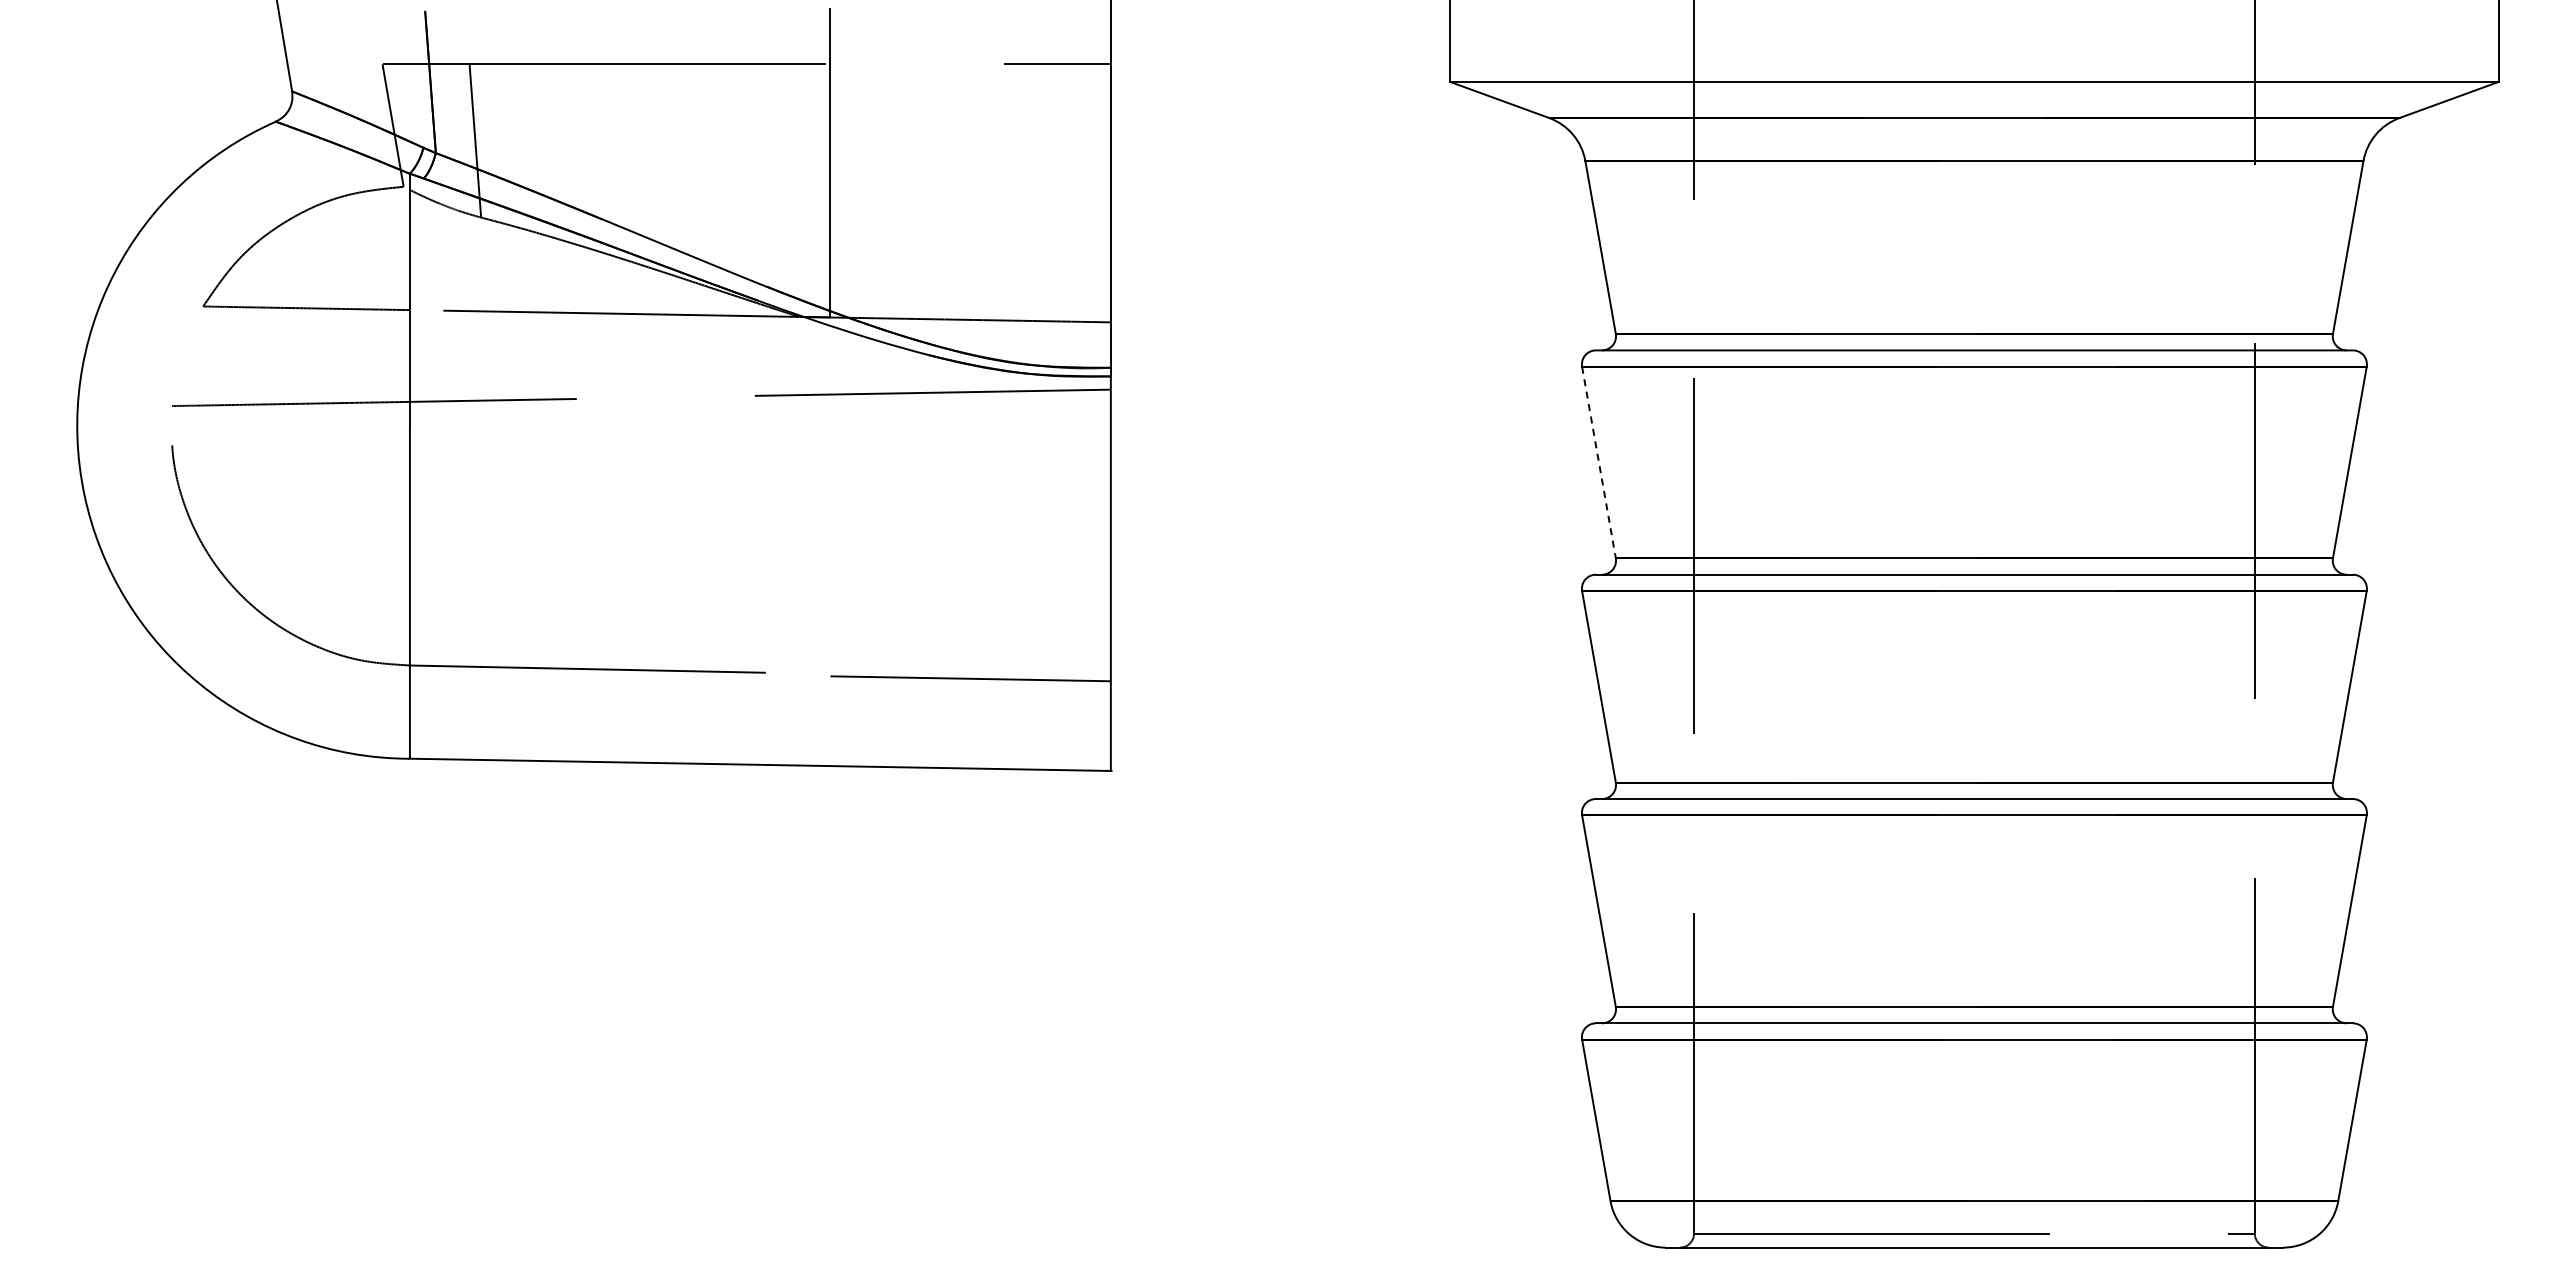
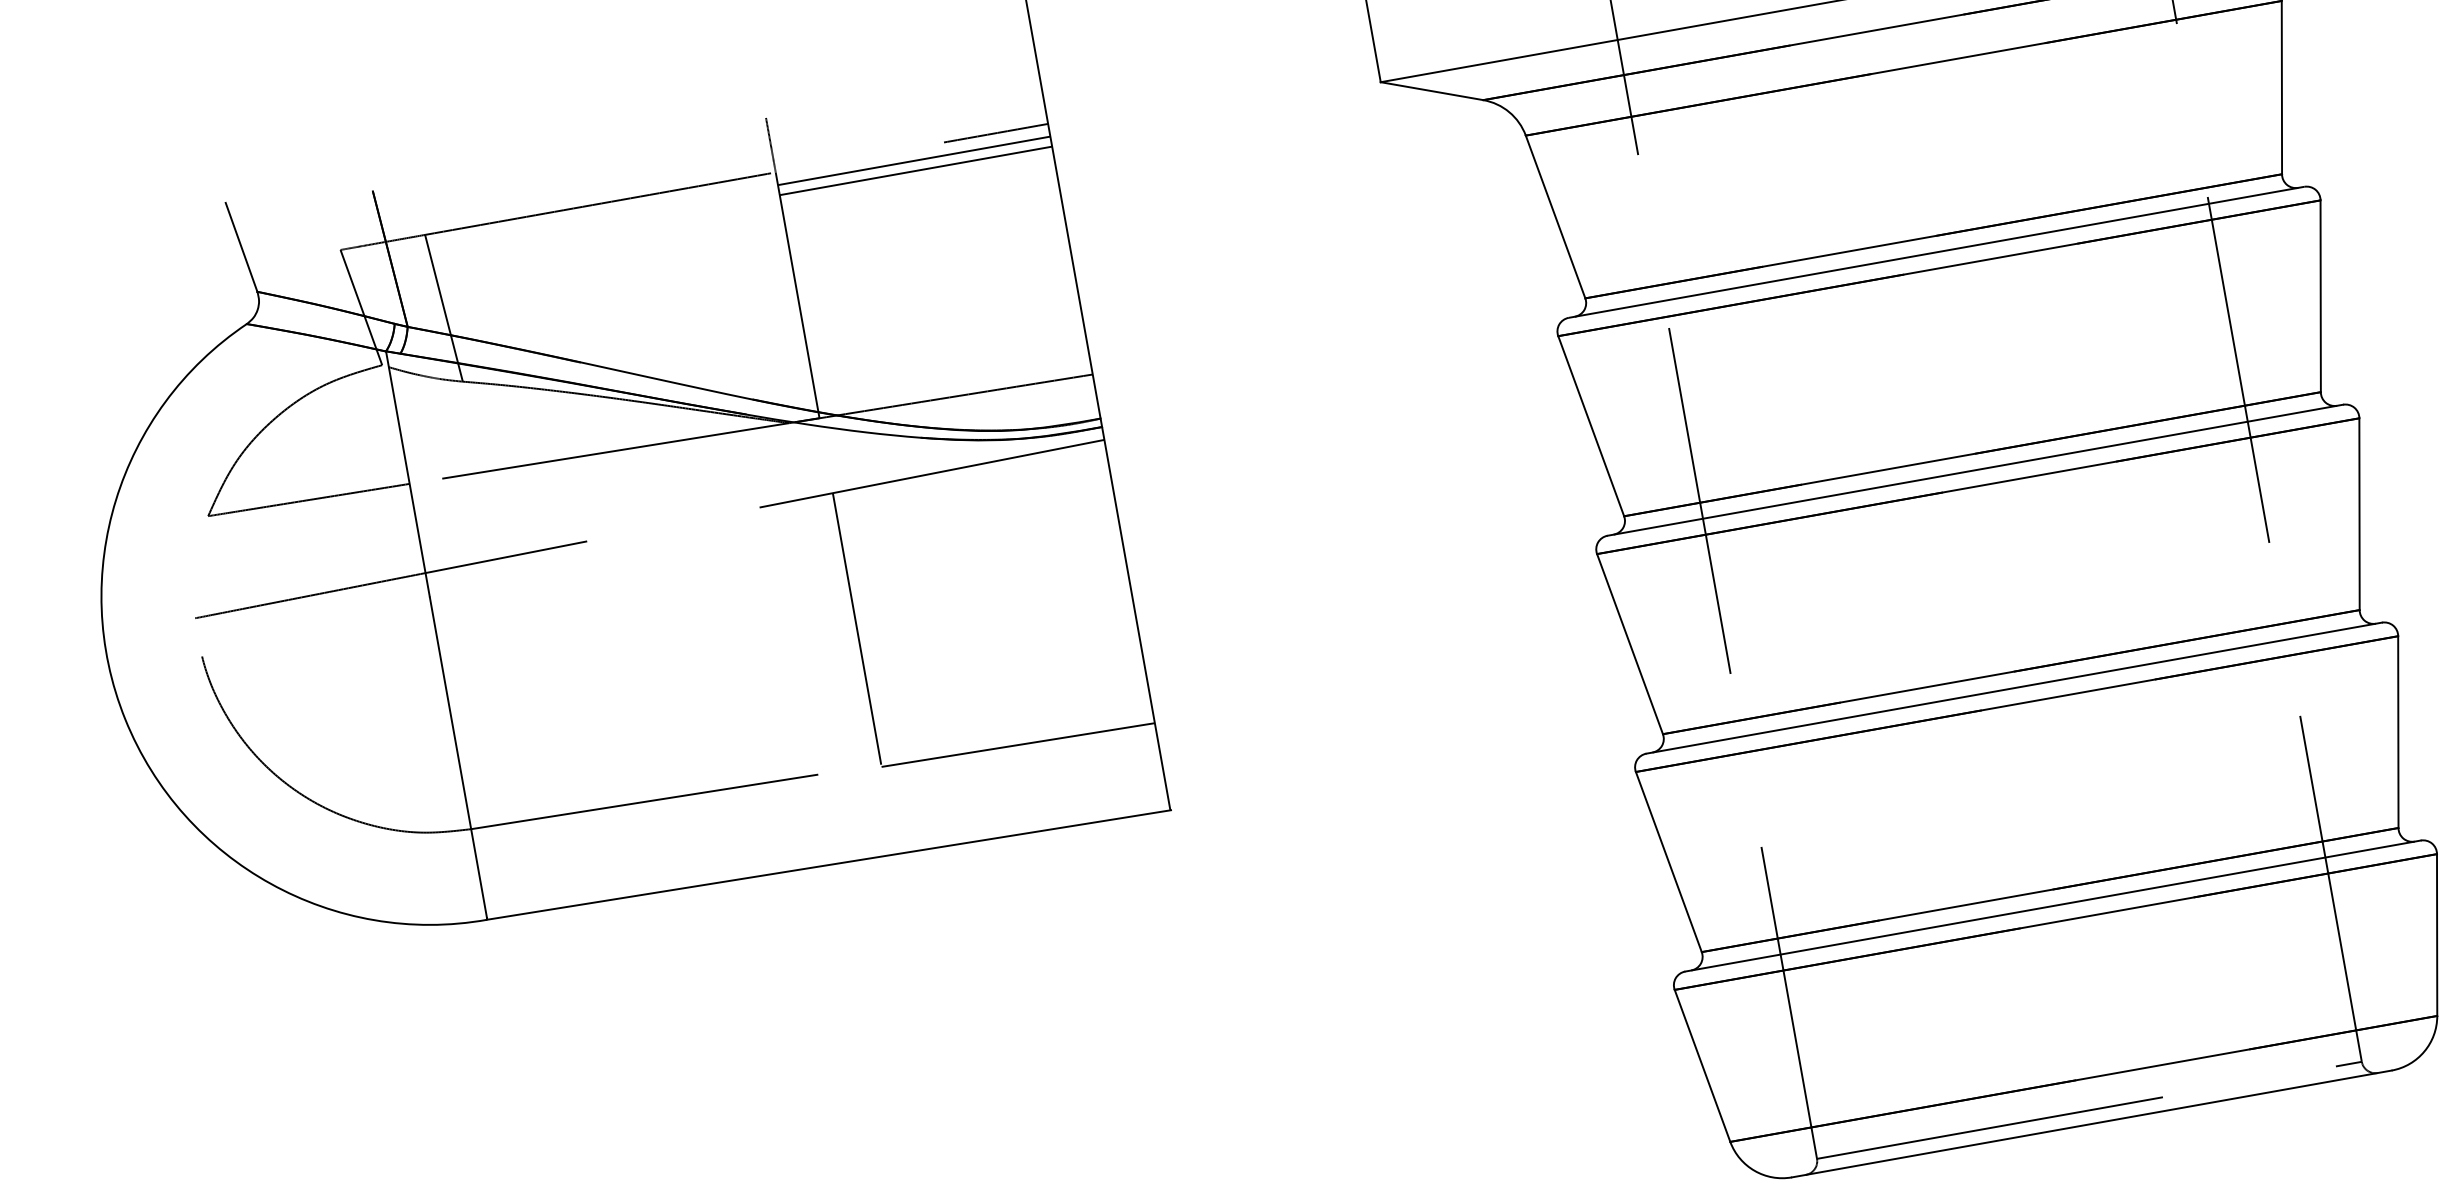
line: (970, 77) -> (914, 160), added
line: (970, 87) -> (915, 170), added
line: (1599, 463) -> (1591, 427), dashed -> solid
line: (830, 534) -> (857, 629), added

